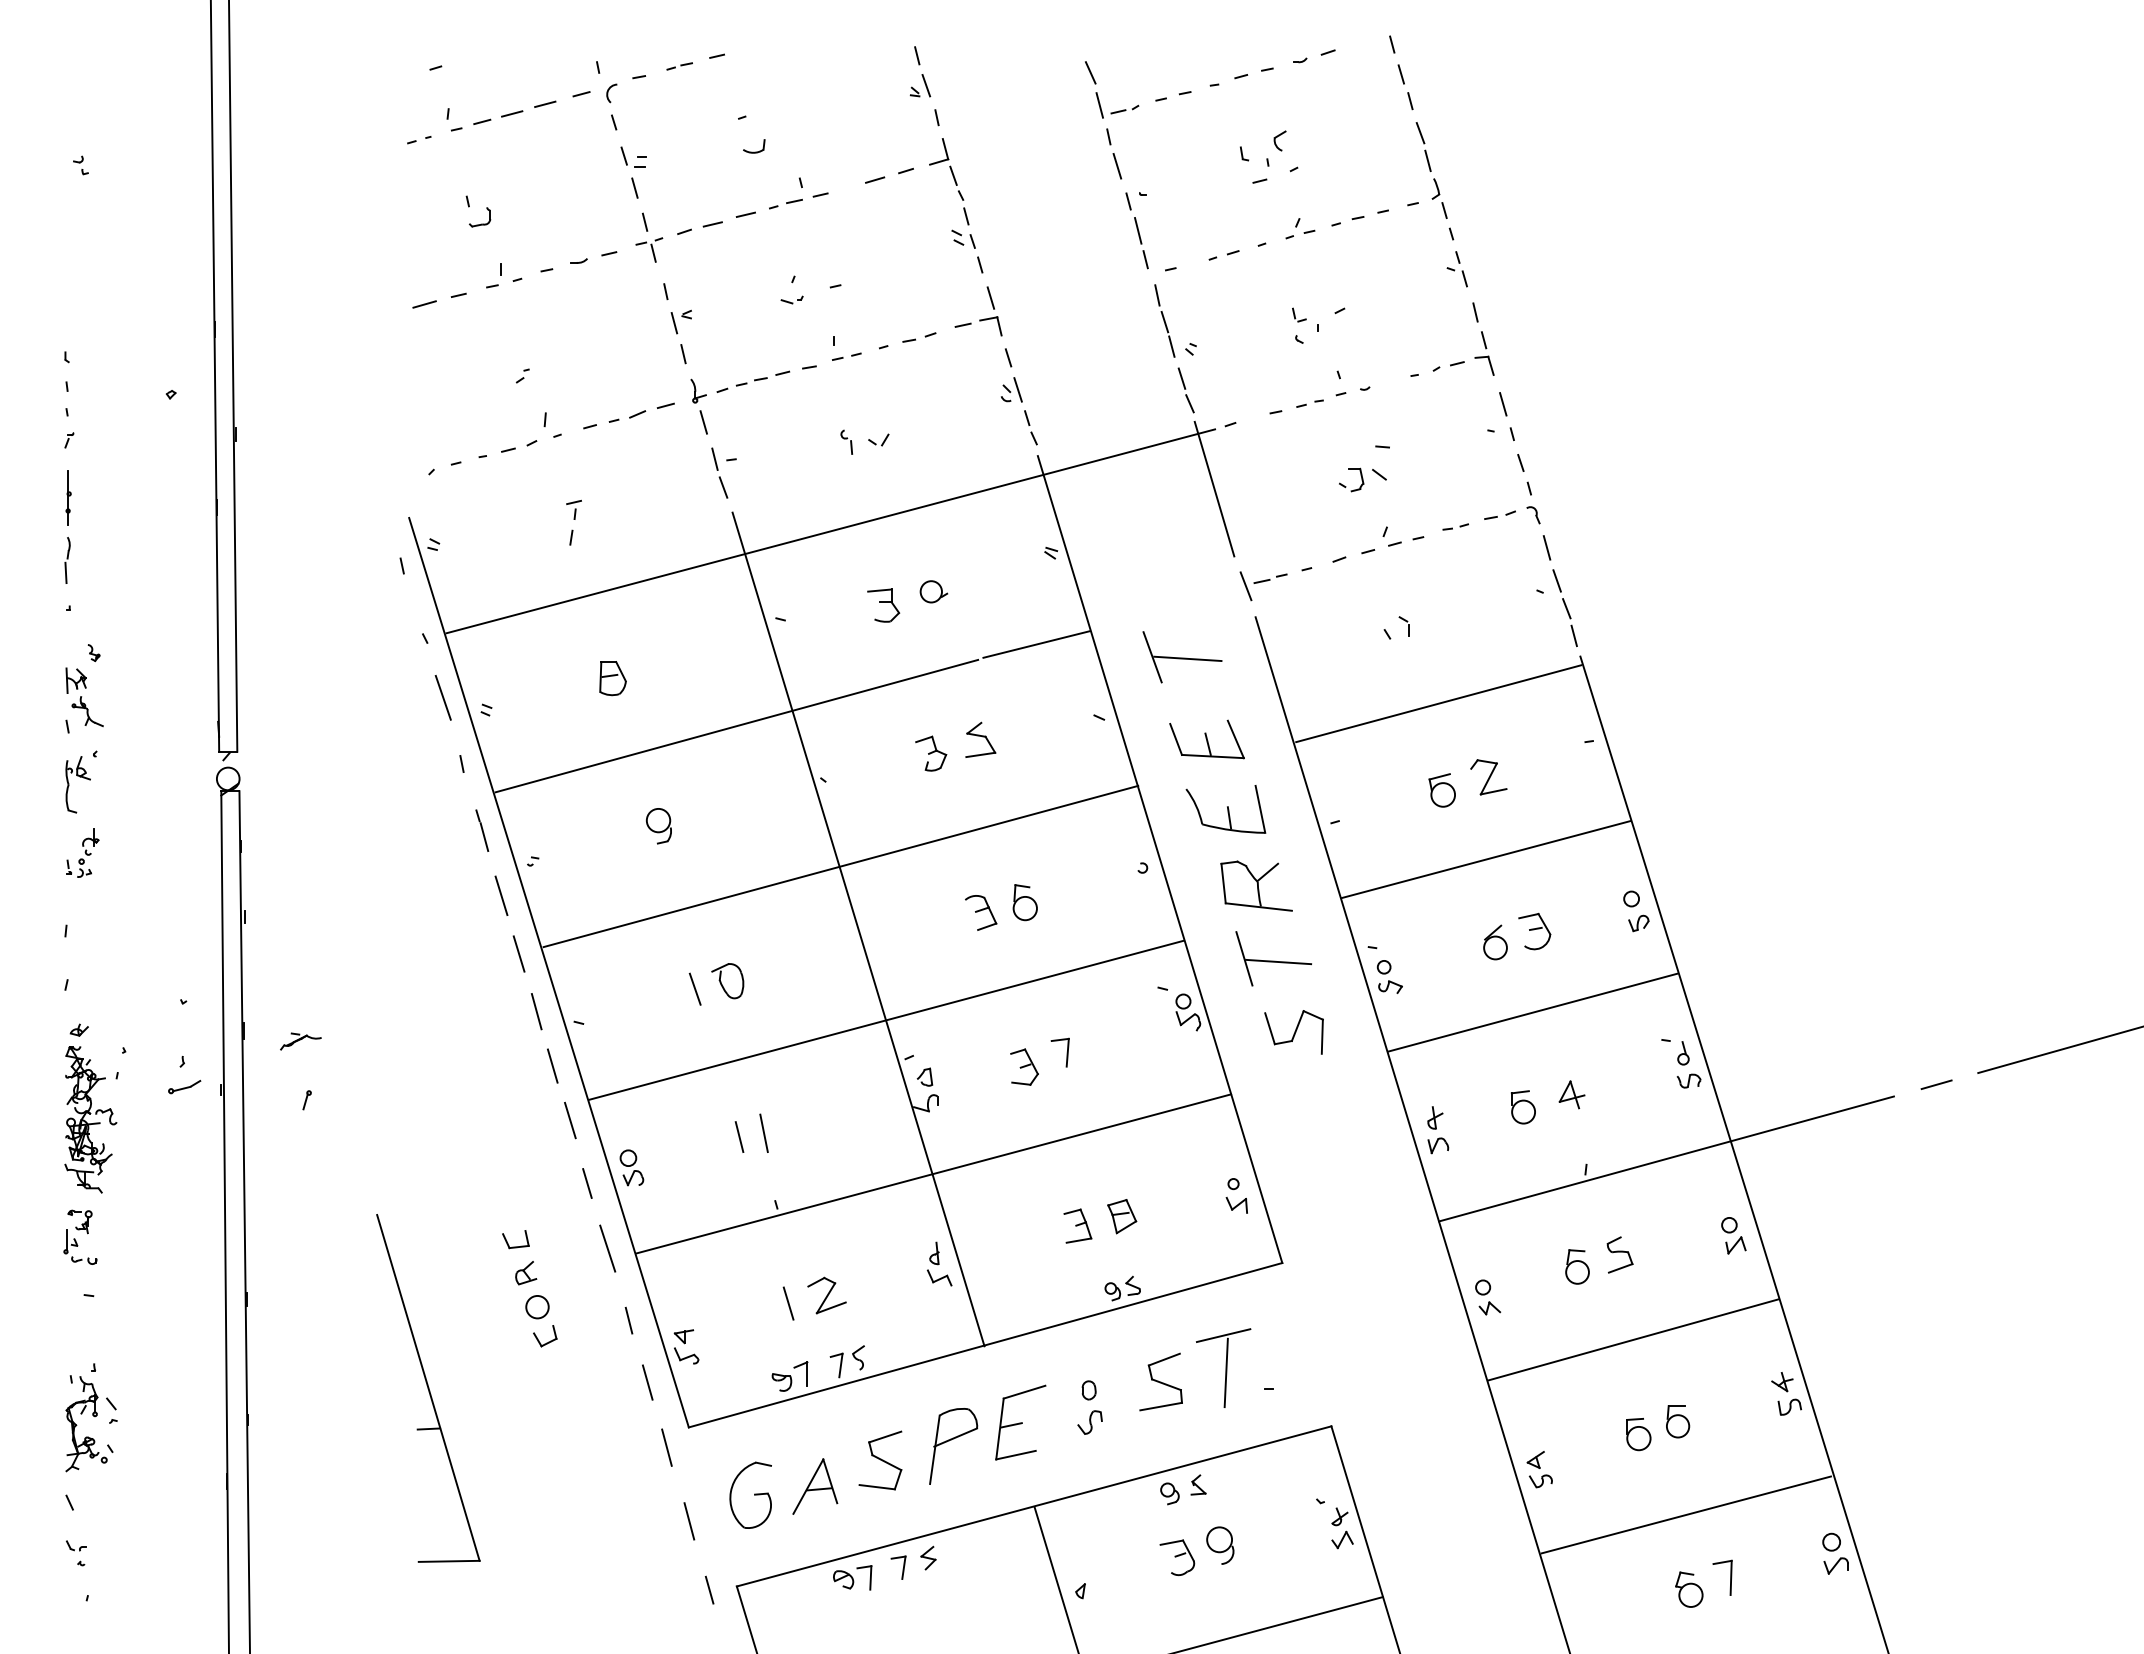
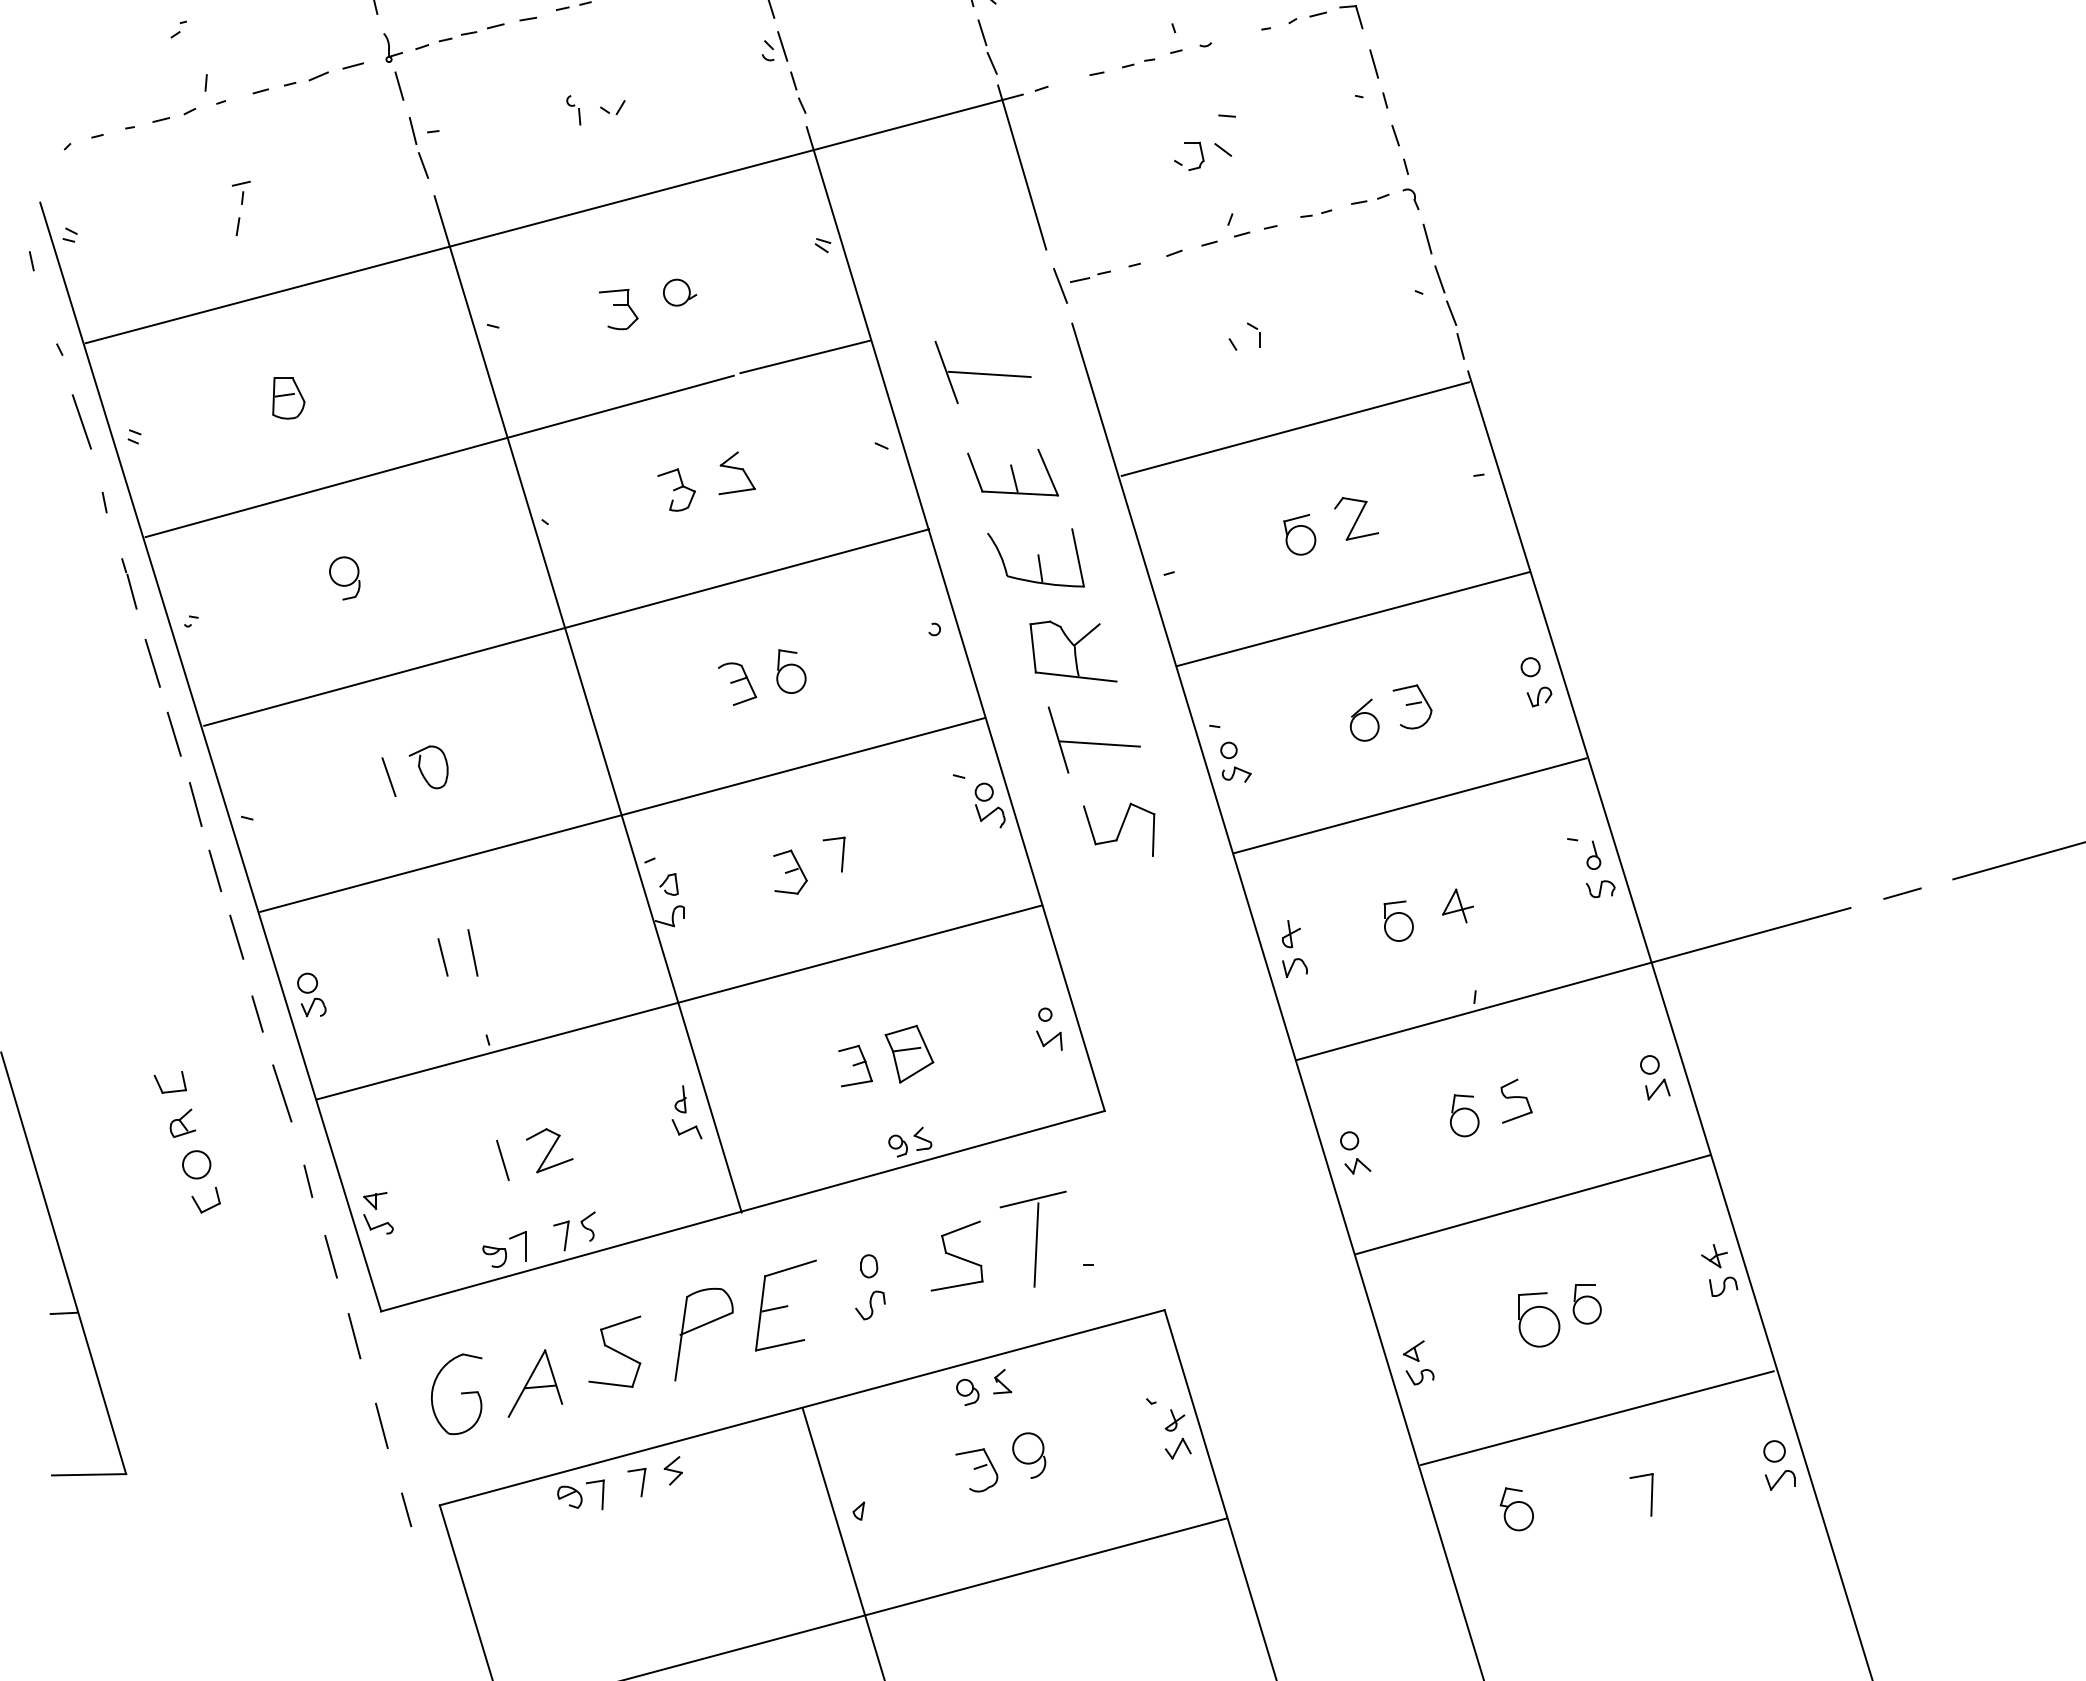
part: (1122, 1216) -> (909, 1054), size x1.4
part: (1638, 1434) -> (1539, 1320), size x1.4
part: (1689, 1589) -> (1517, 1509), moved

